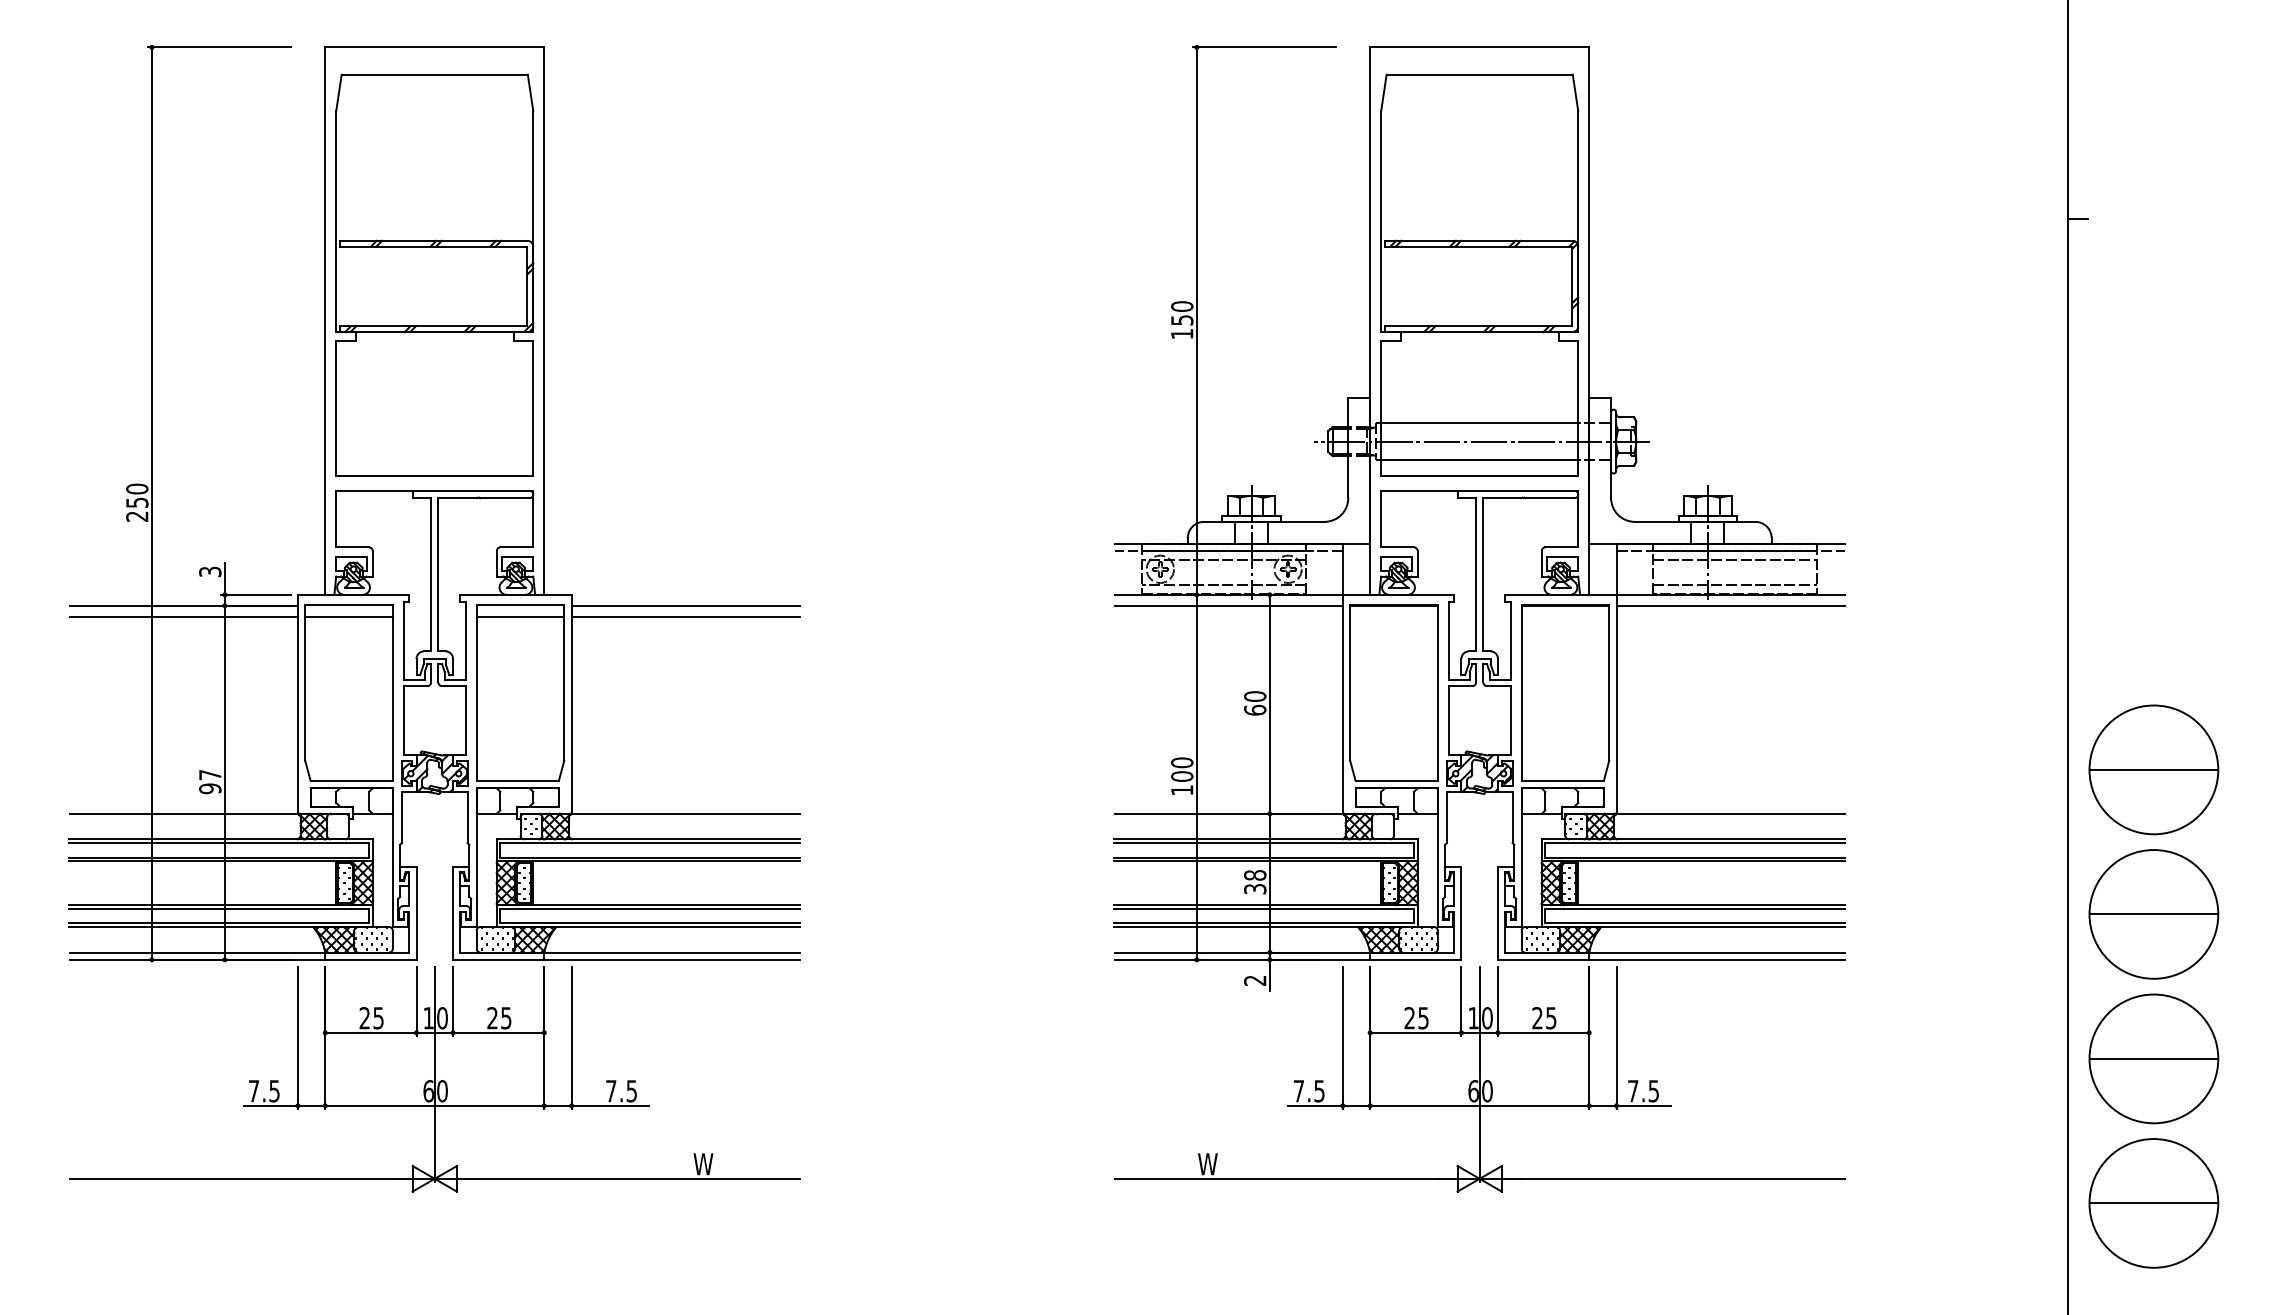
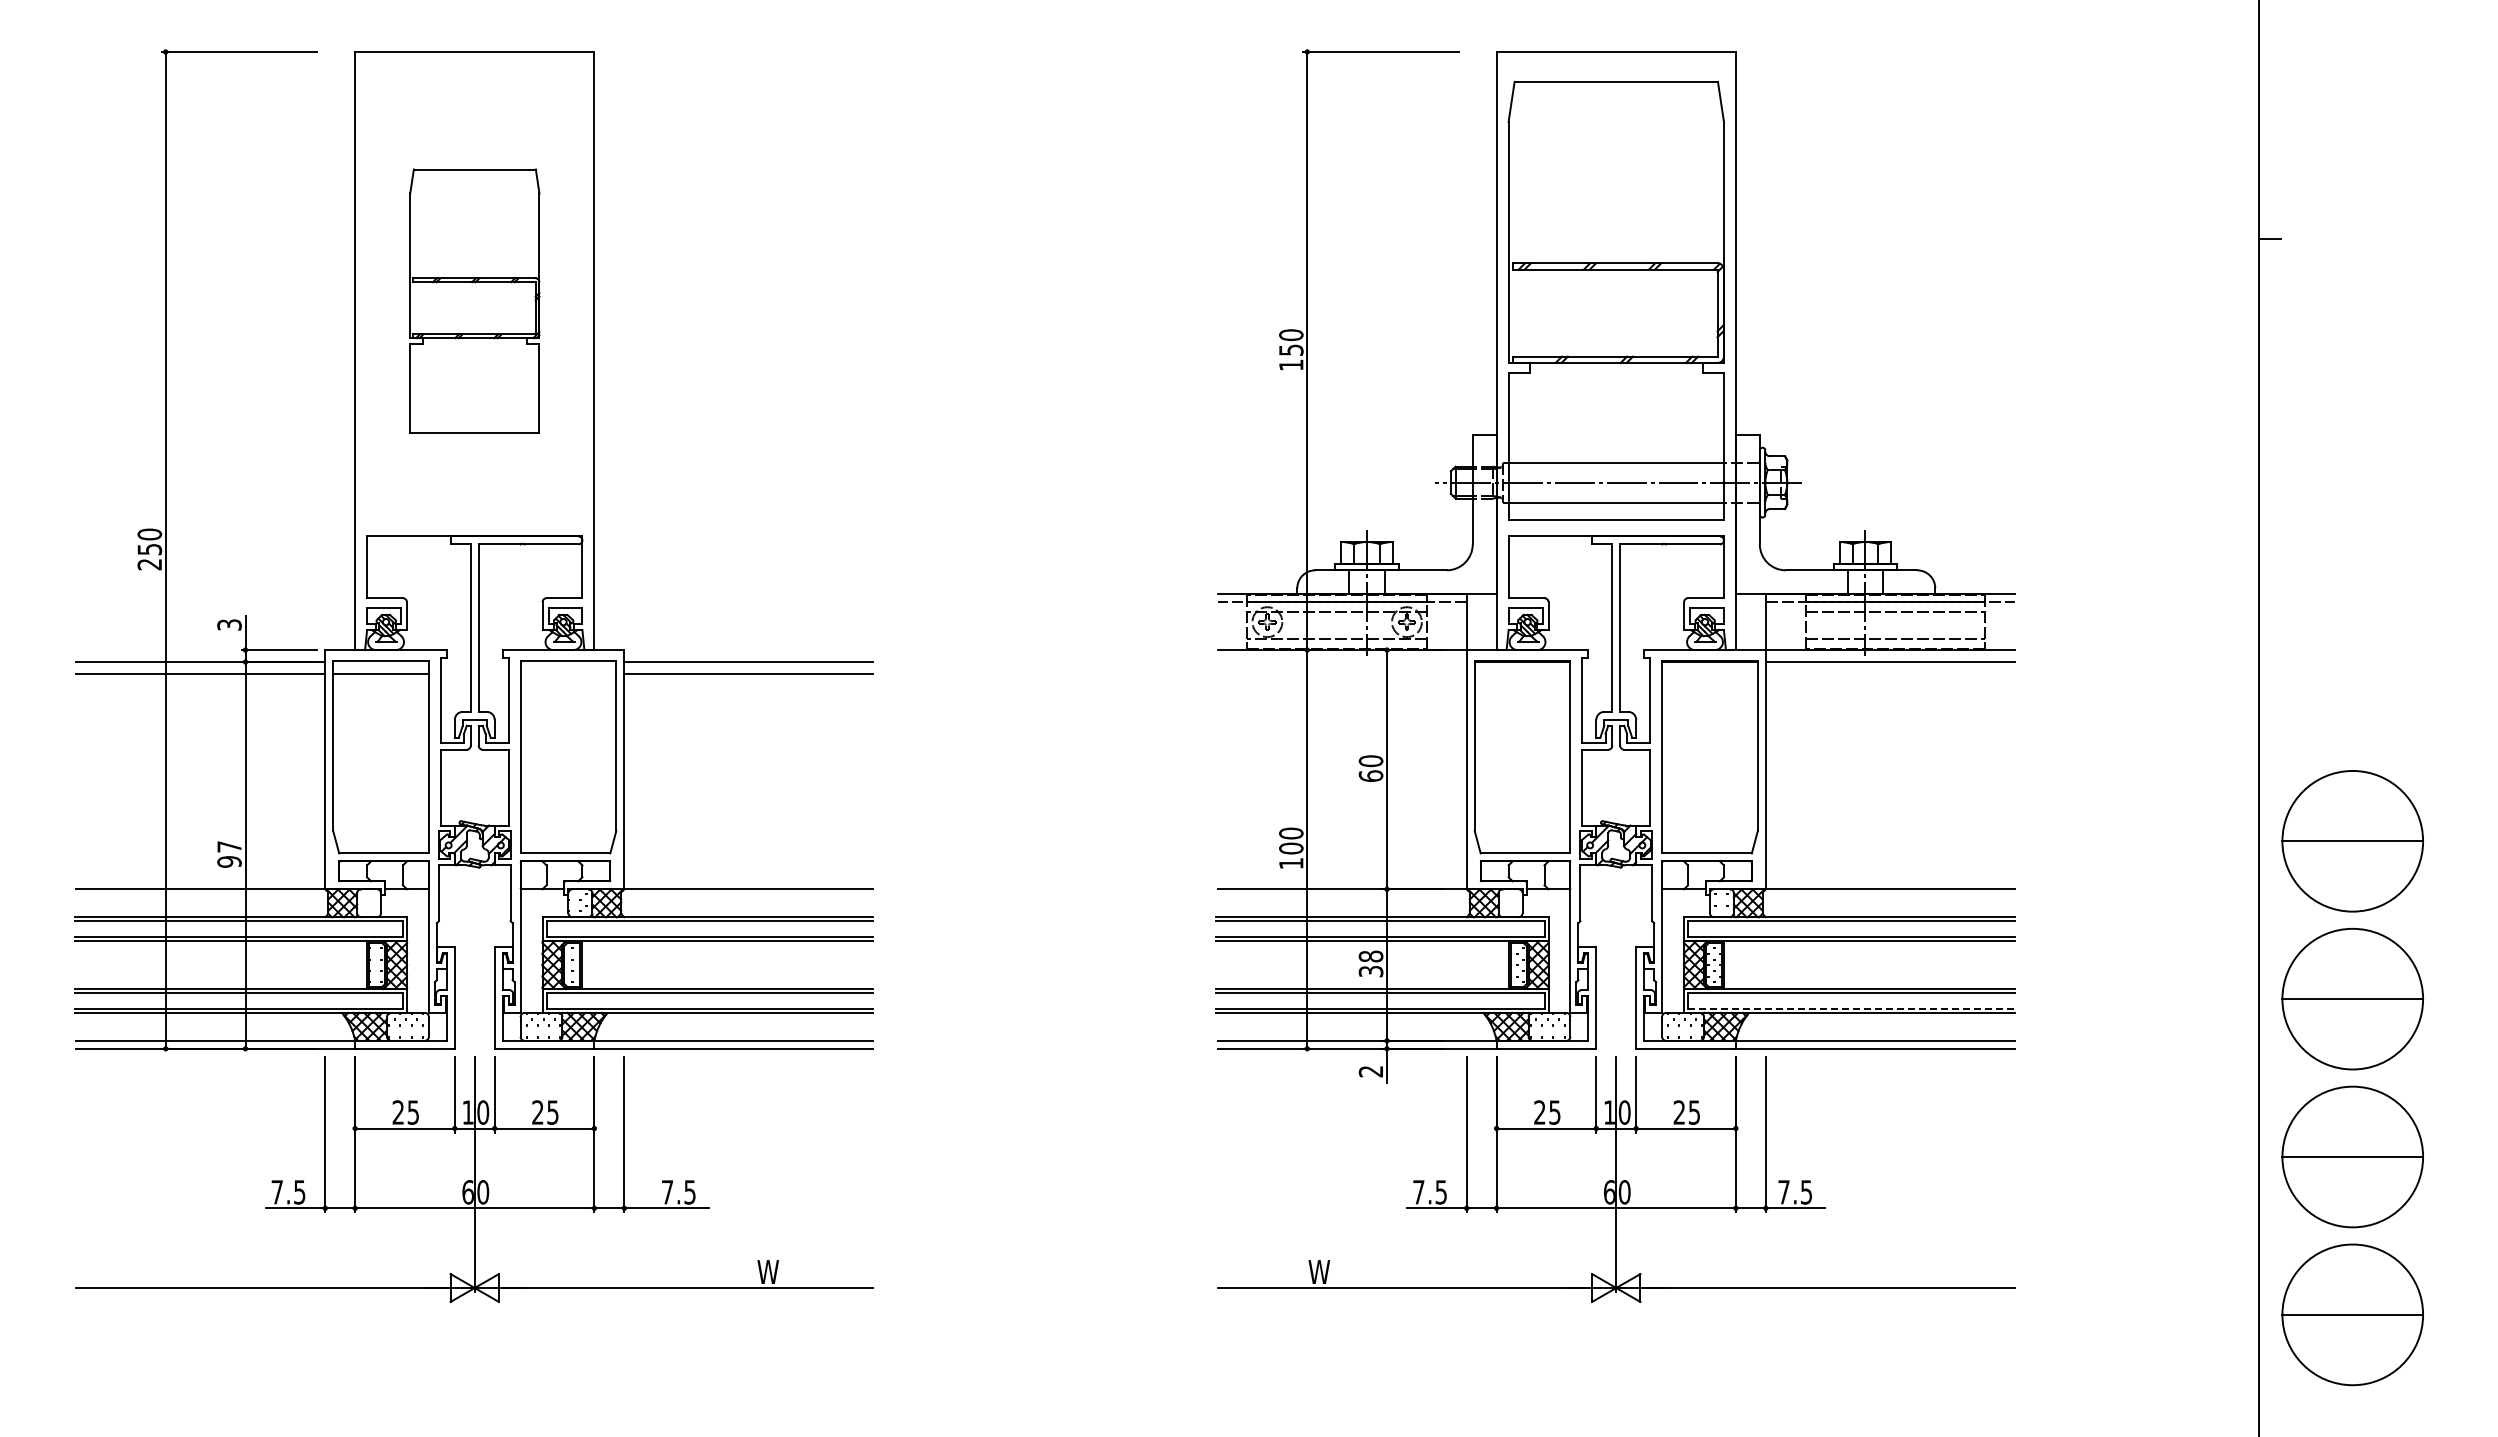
part: (434, 274) -> (474, 300), size x0.6
line: (1228, 606) -> (1341, 662), removed
line: (520, 616) -> (568, 673), removed
line: (1695, 922) -> (1852, 1008), solid -> dashed

